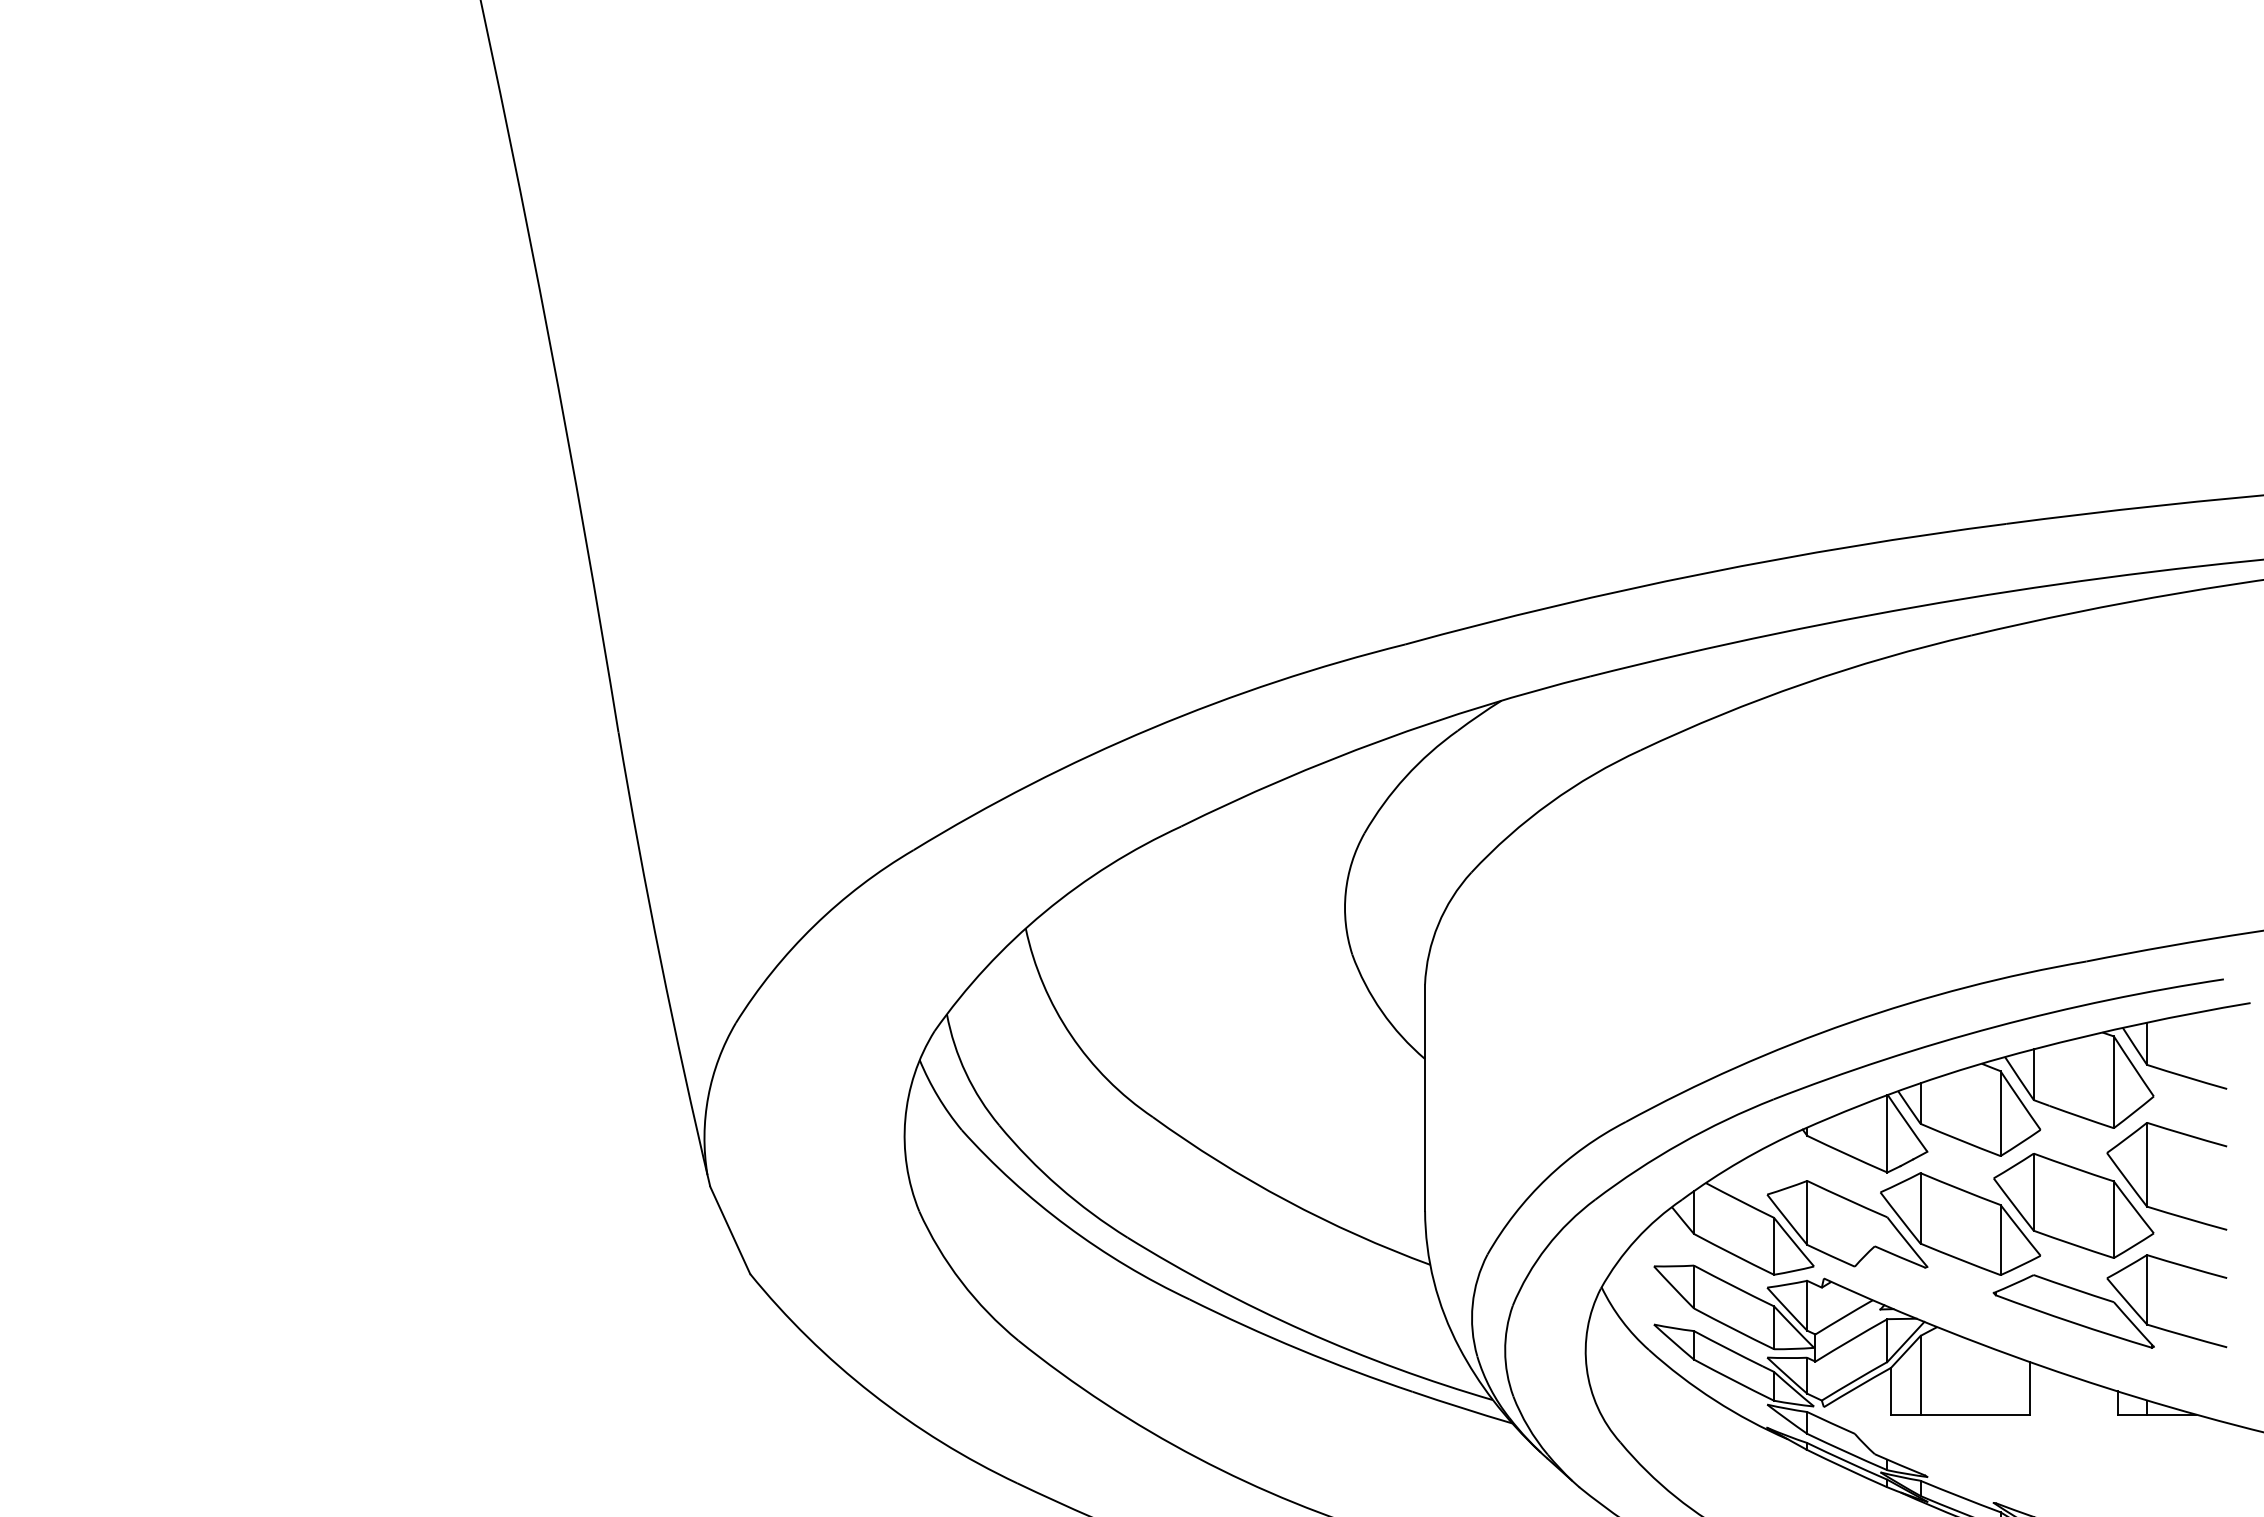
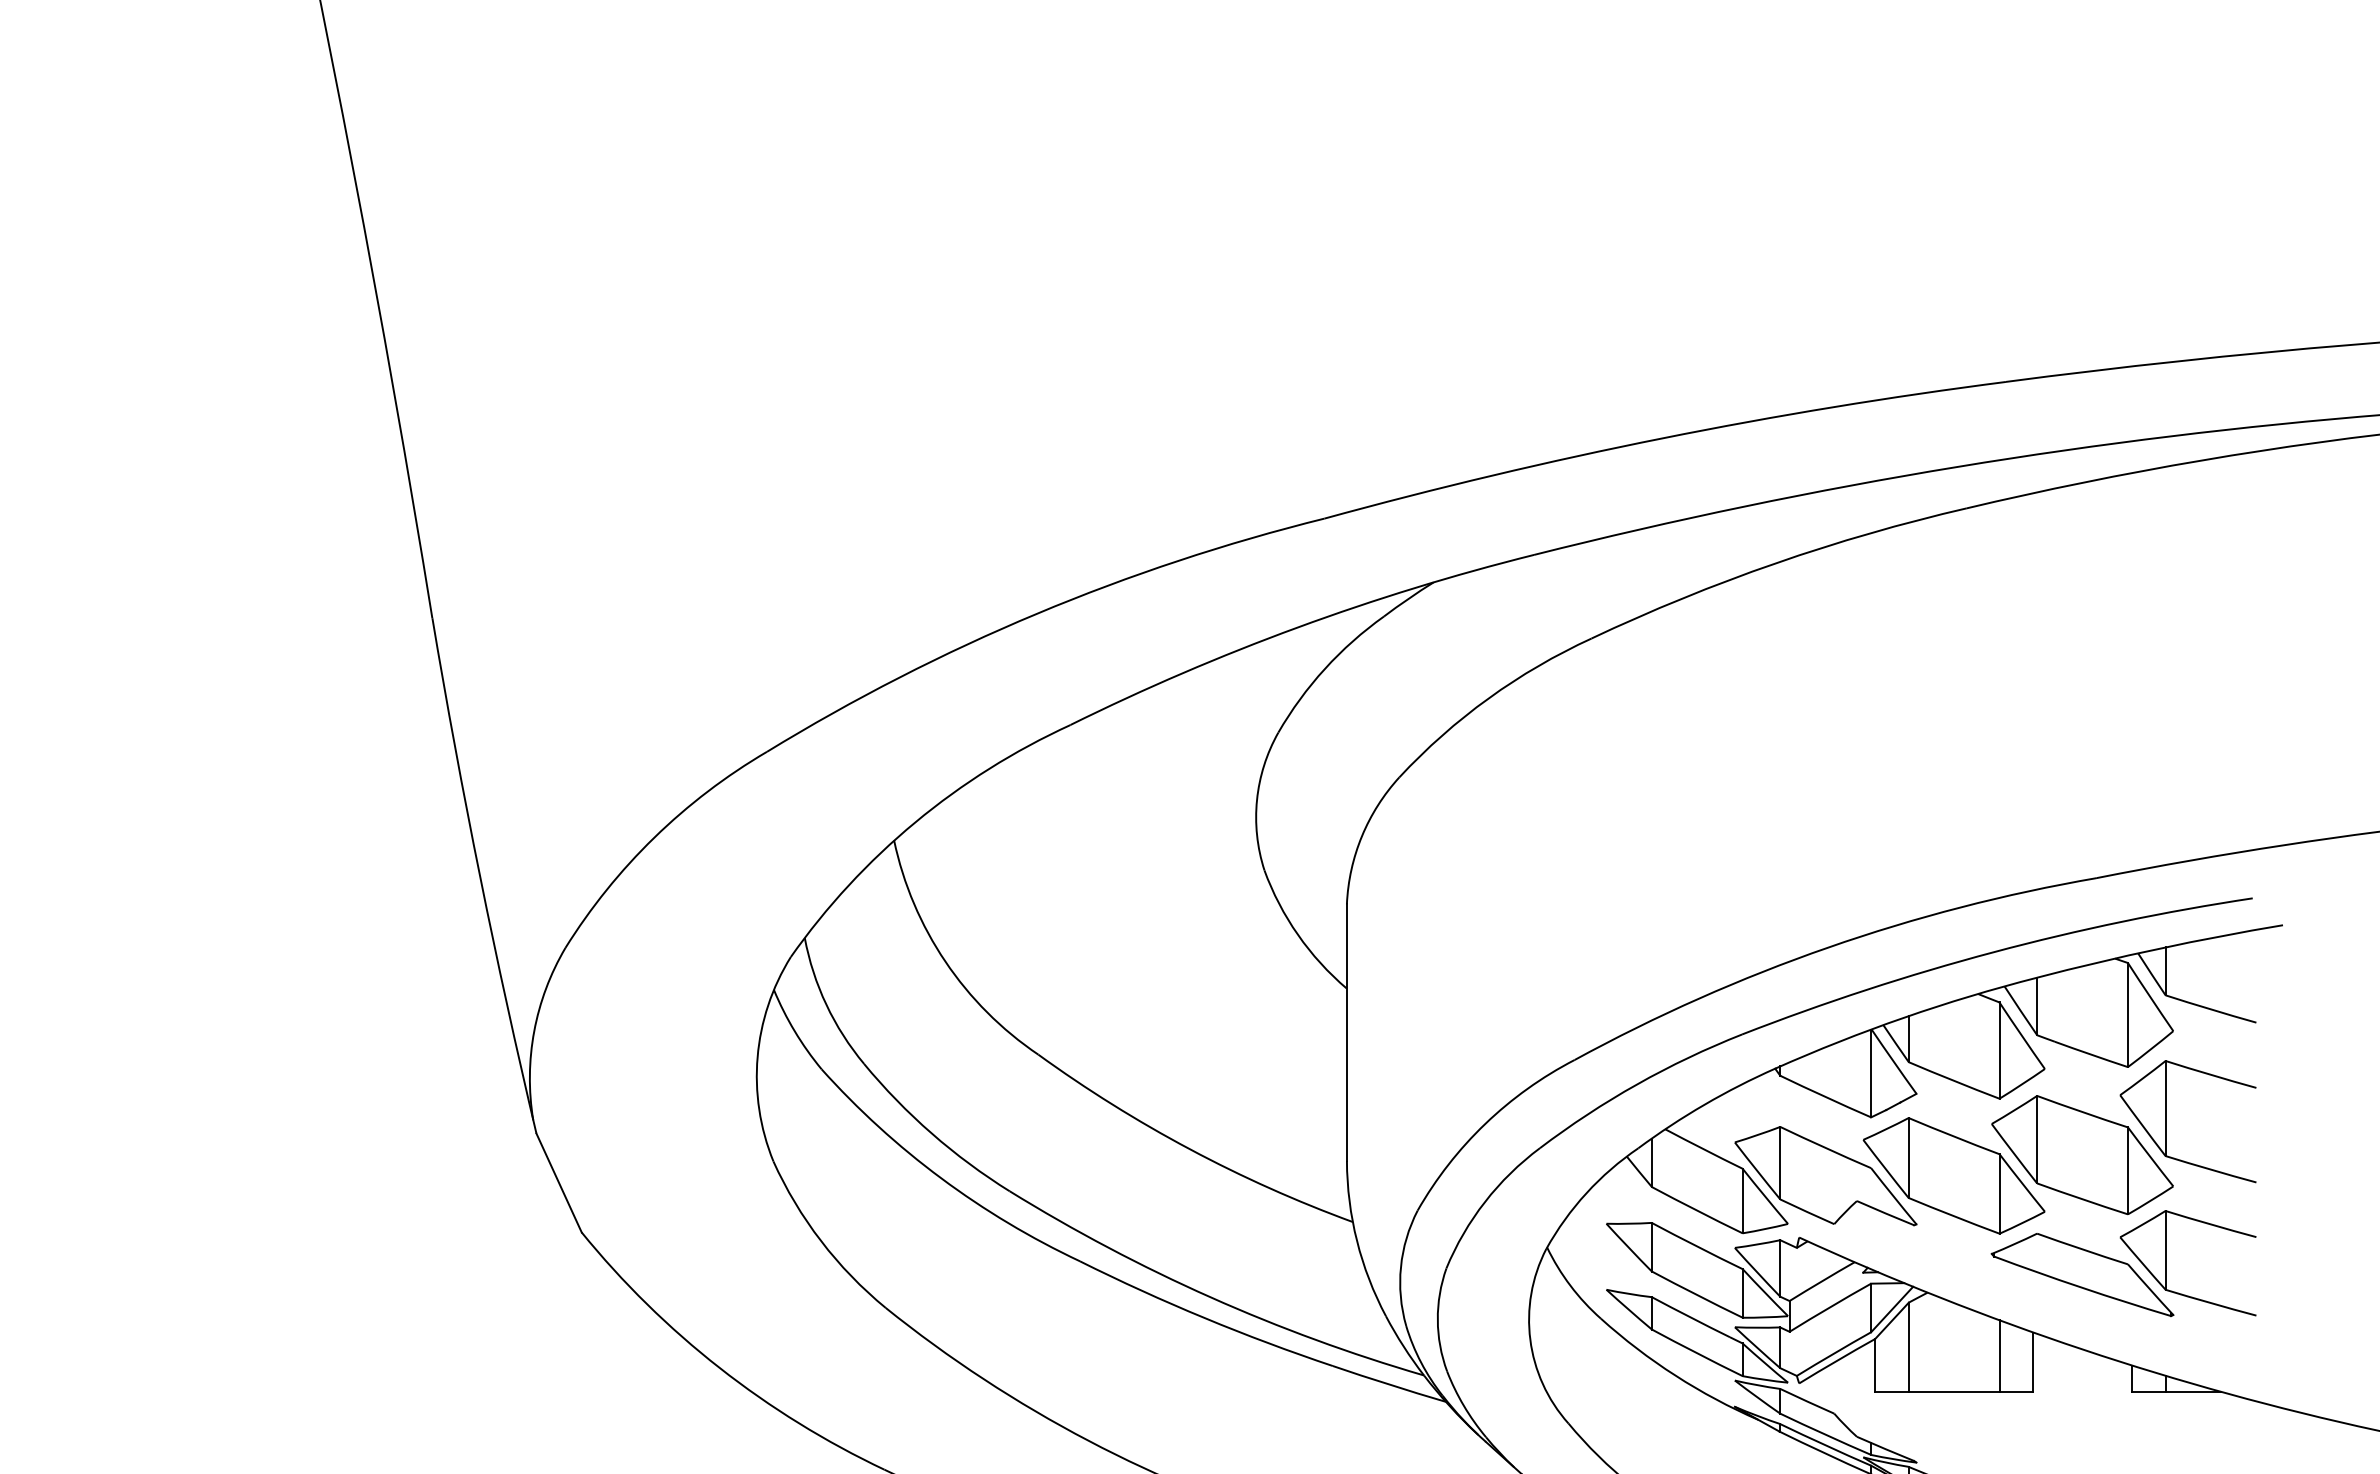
line: (2000, 1382) -> (1999, 1355), added

